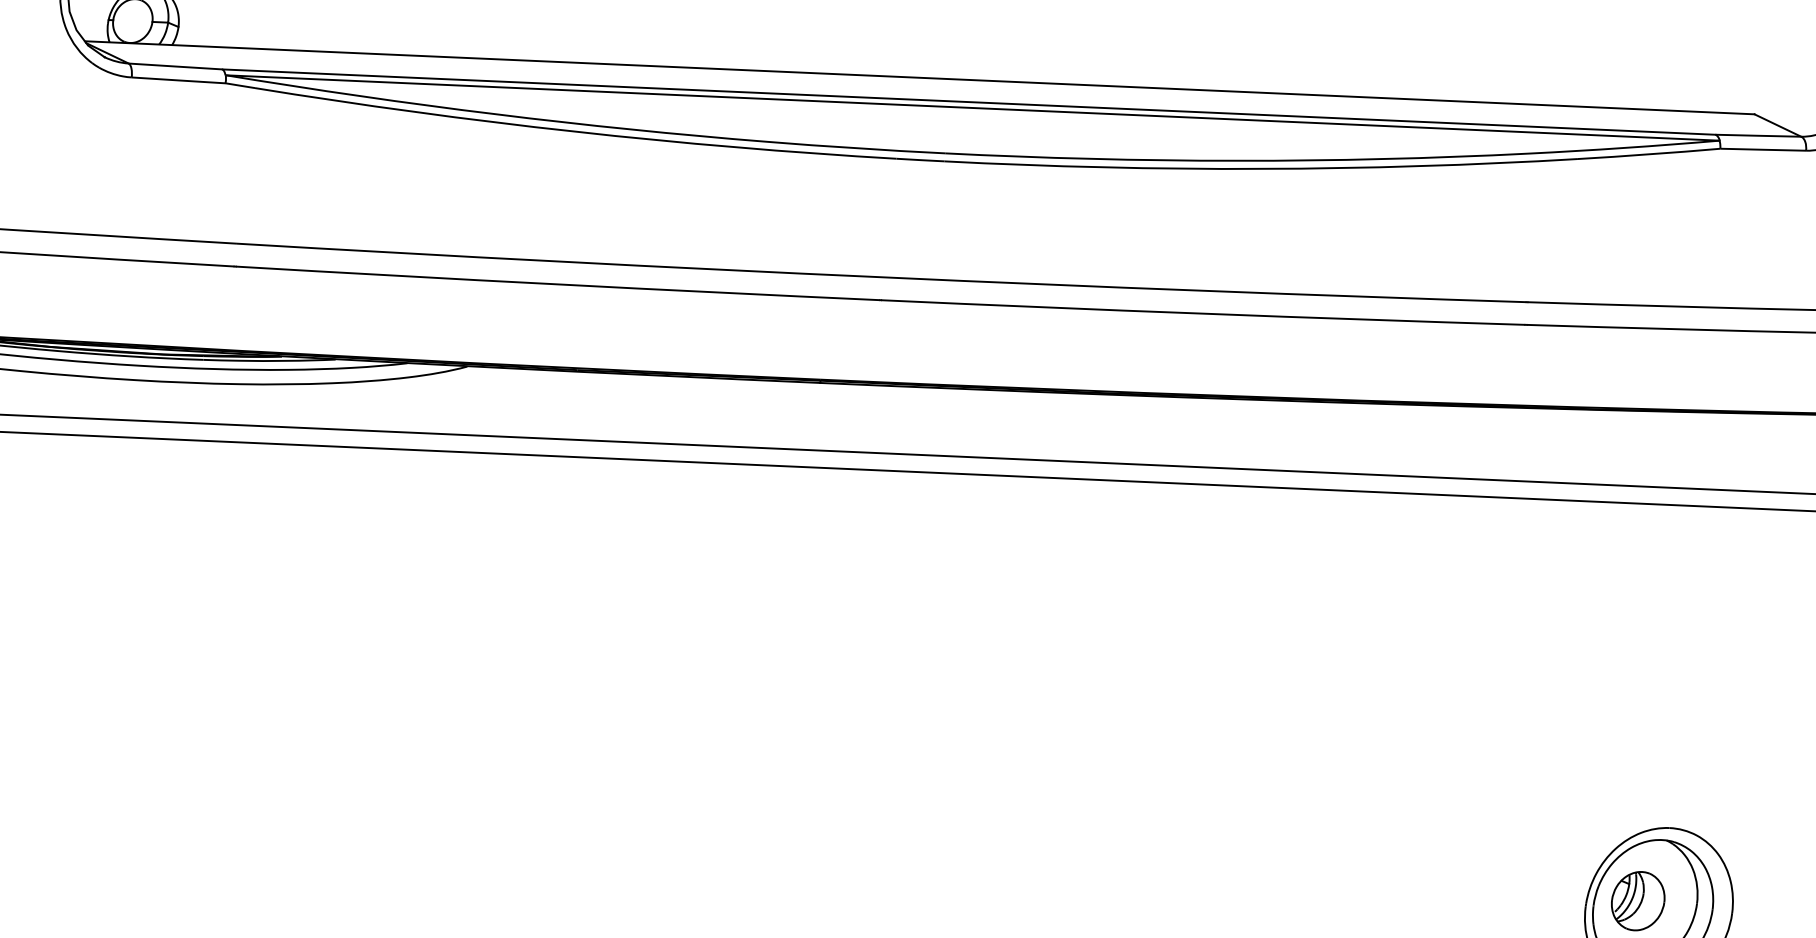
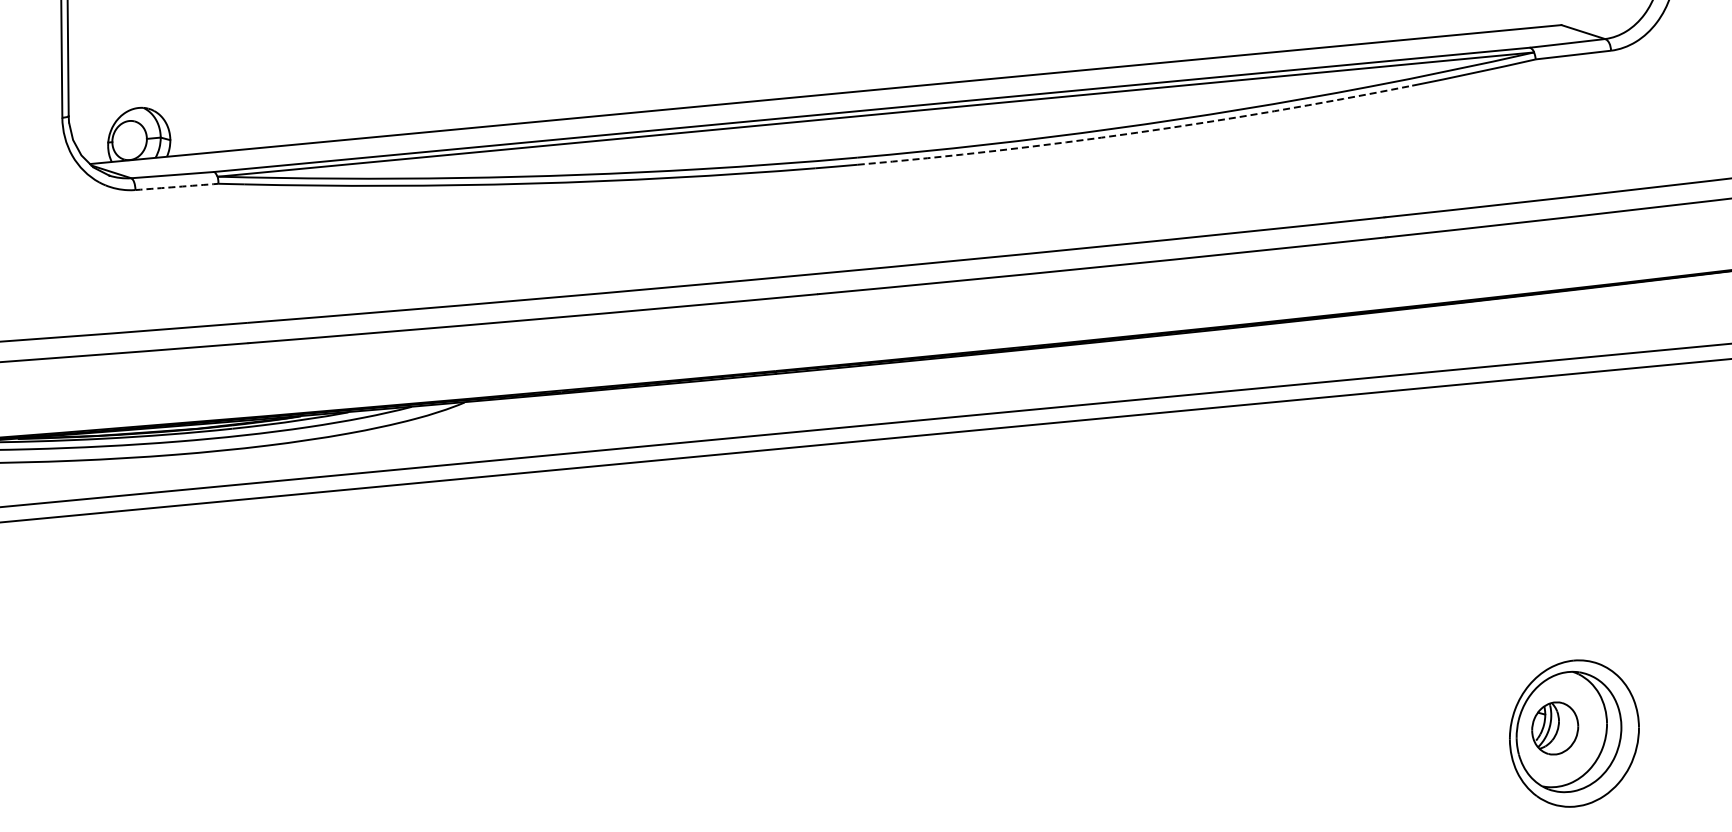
arc: (179, 80) -> (177, 186), solid -> dashed
arc: (1261, 168) -> (1136, 132), solid -> dashed

